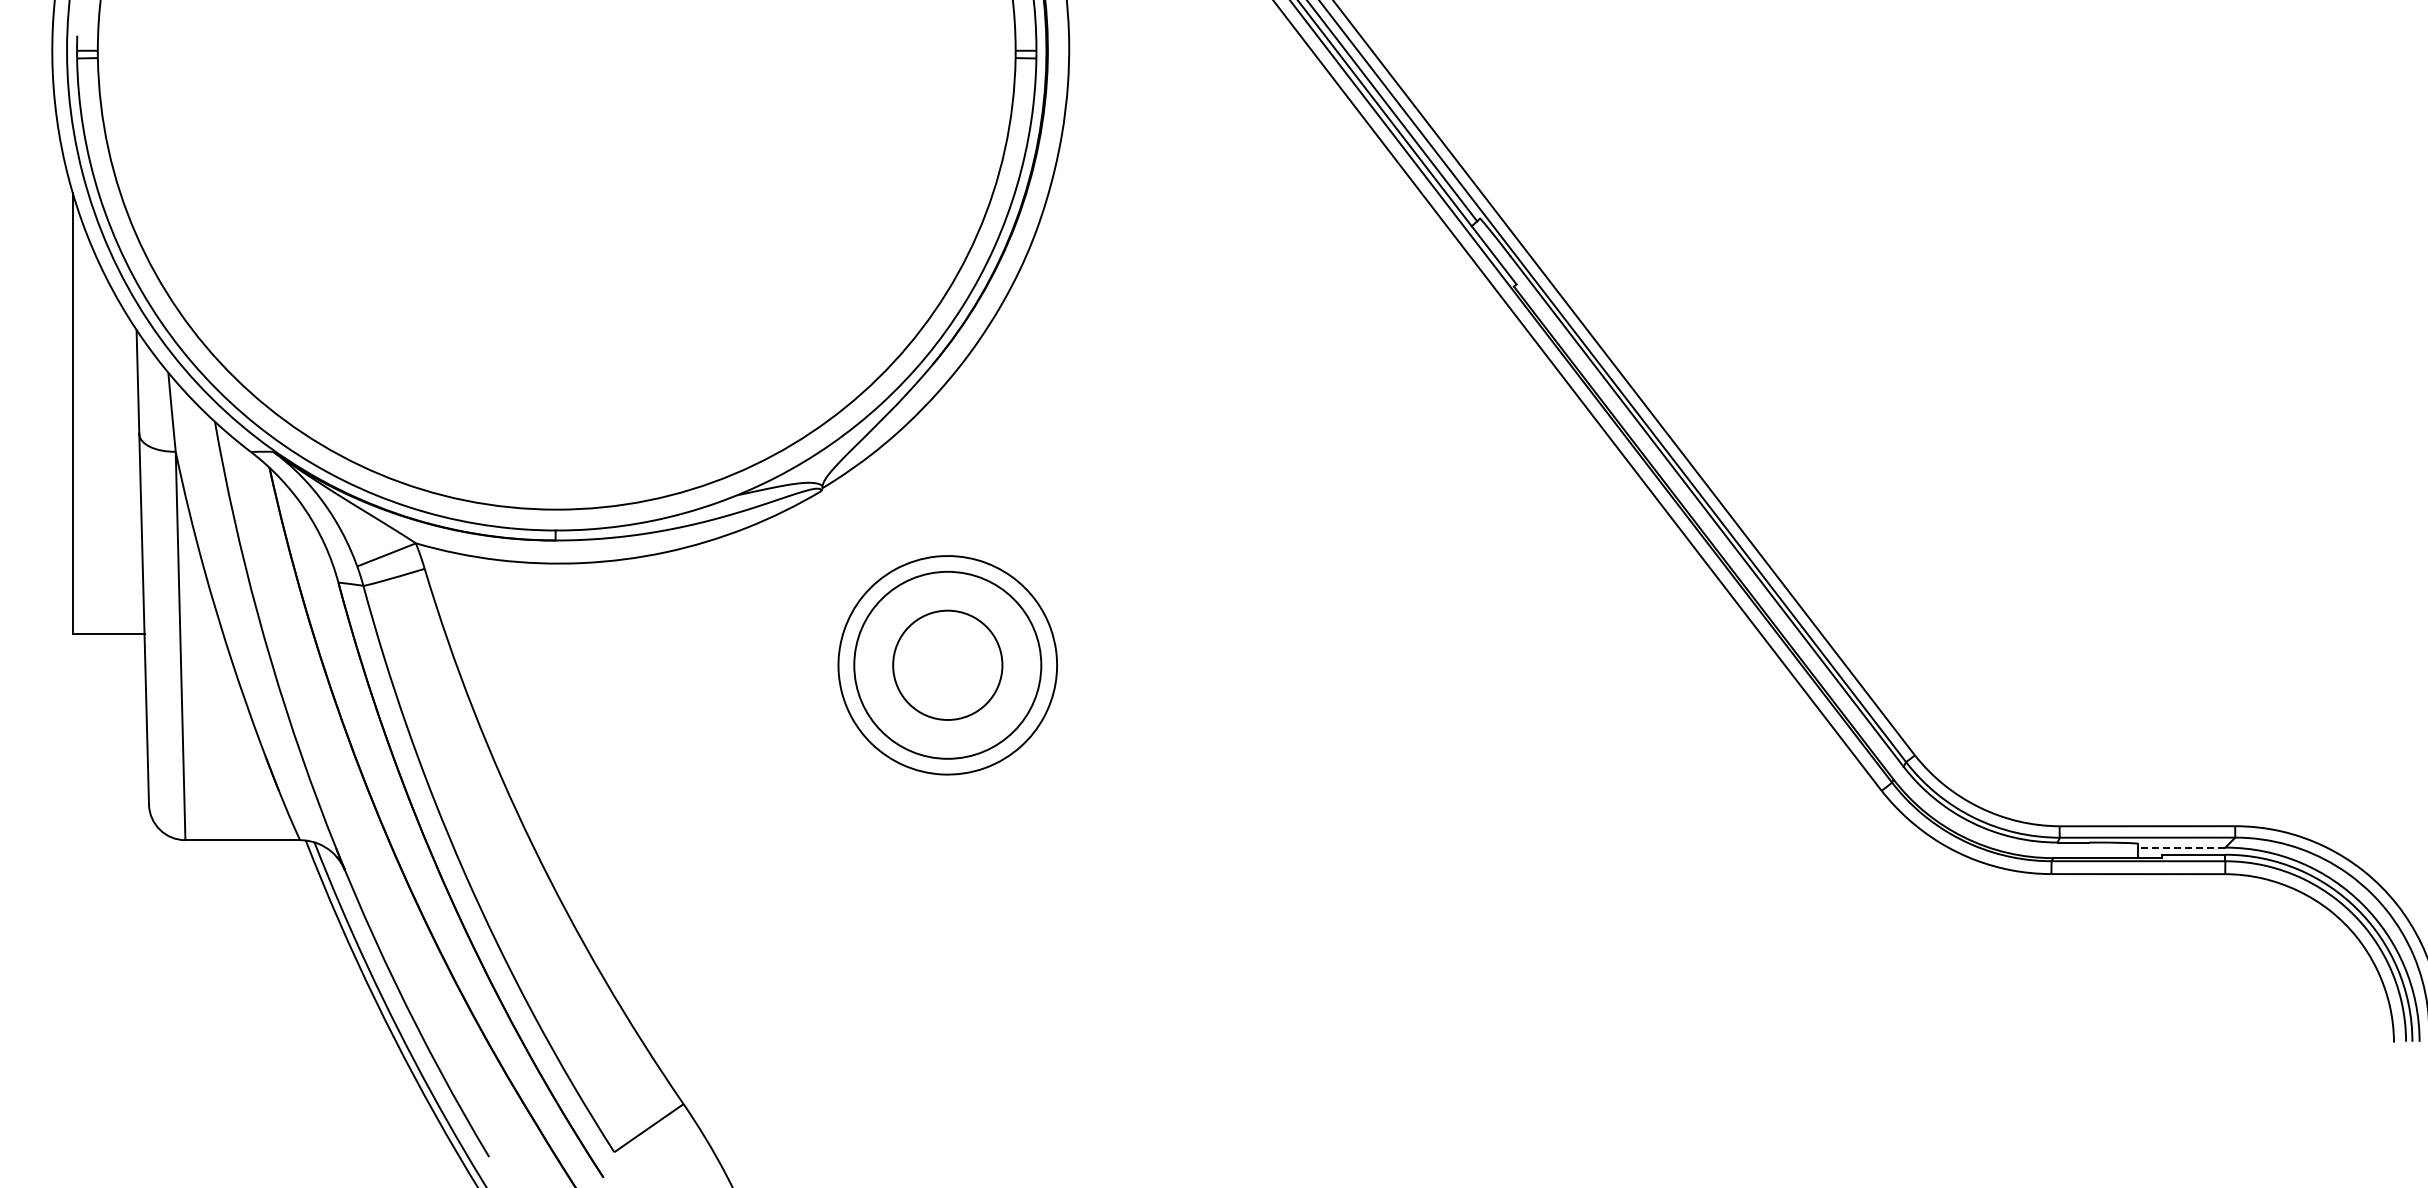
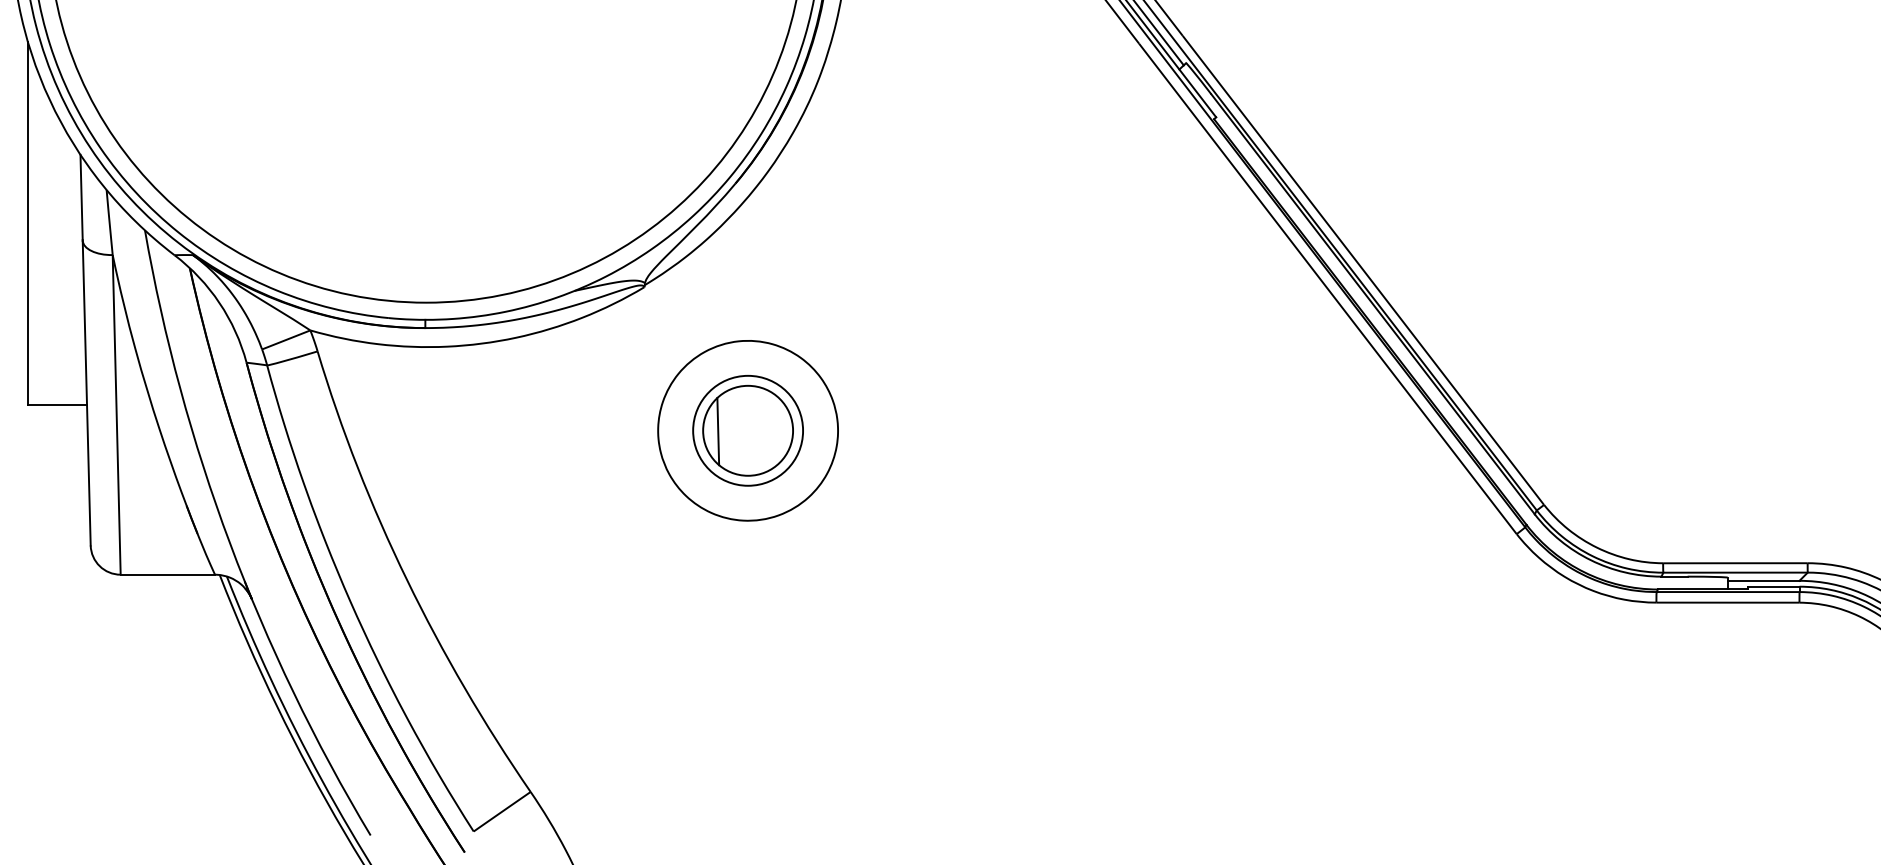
circle: (947, 665) -> (747, 430), size x0.71
line: (911, 666) -> (718, 431), added
line: (2181, 847) -> (1763, 580), dashed -> solid

